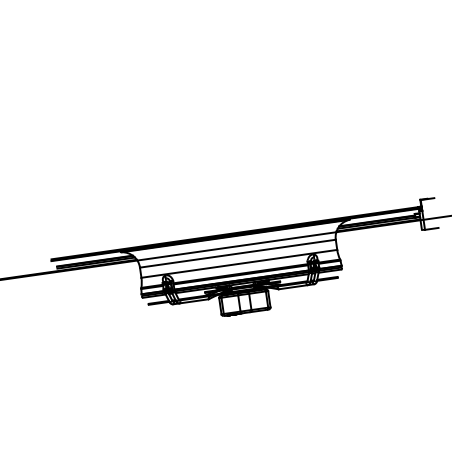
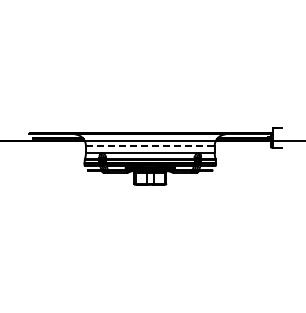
line: (238, 254) -> (150, 146), solid -> dashed

